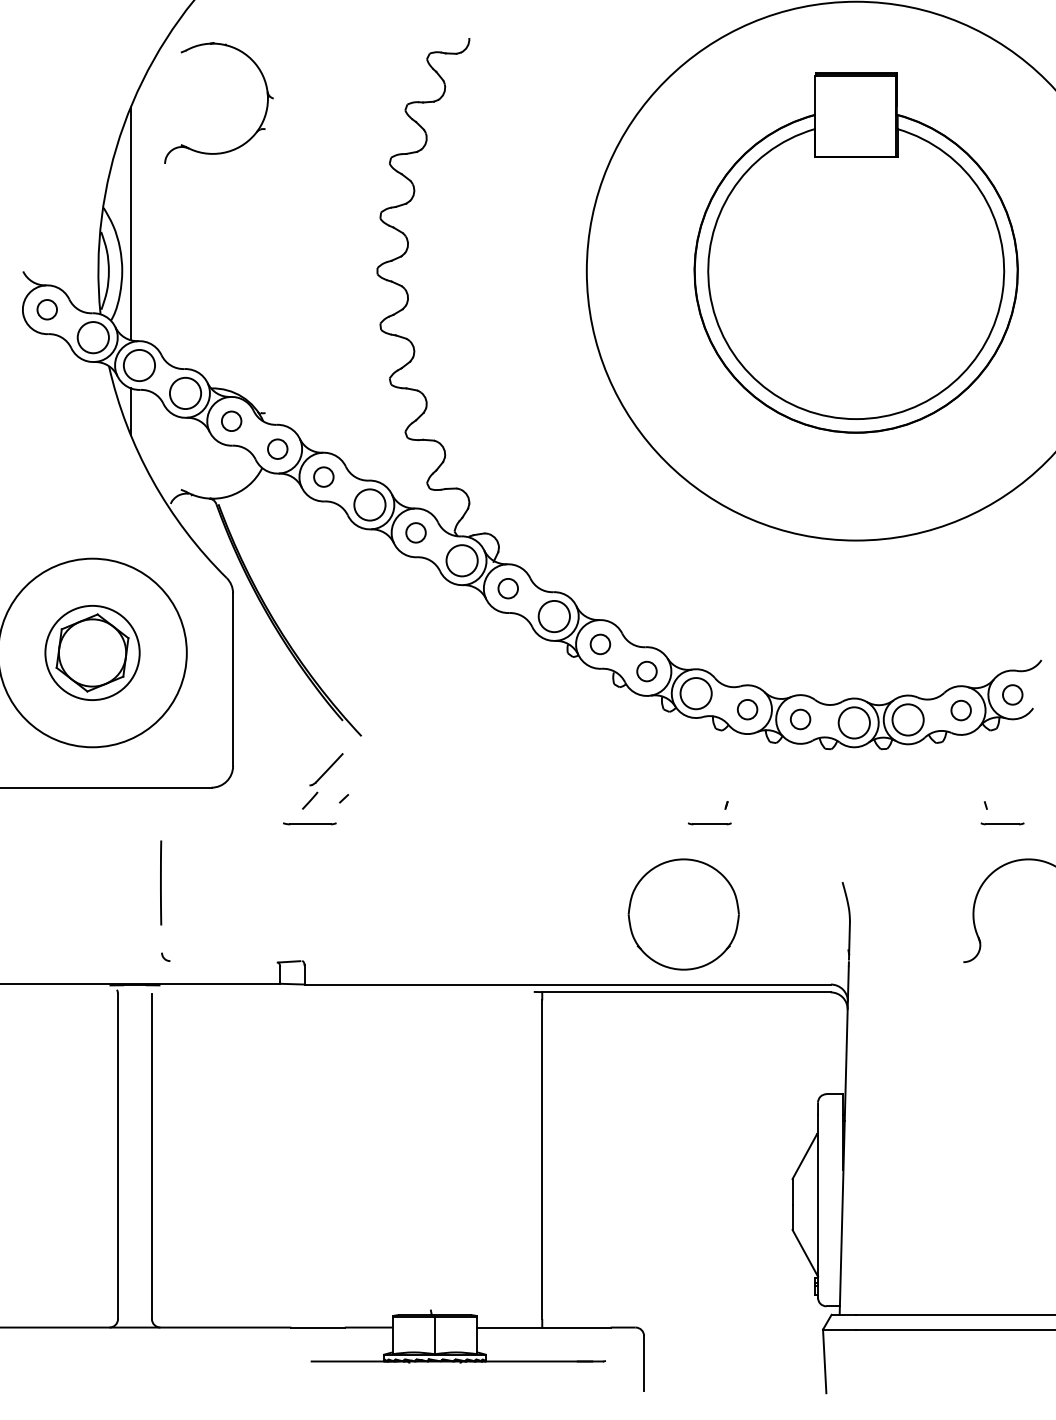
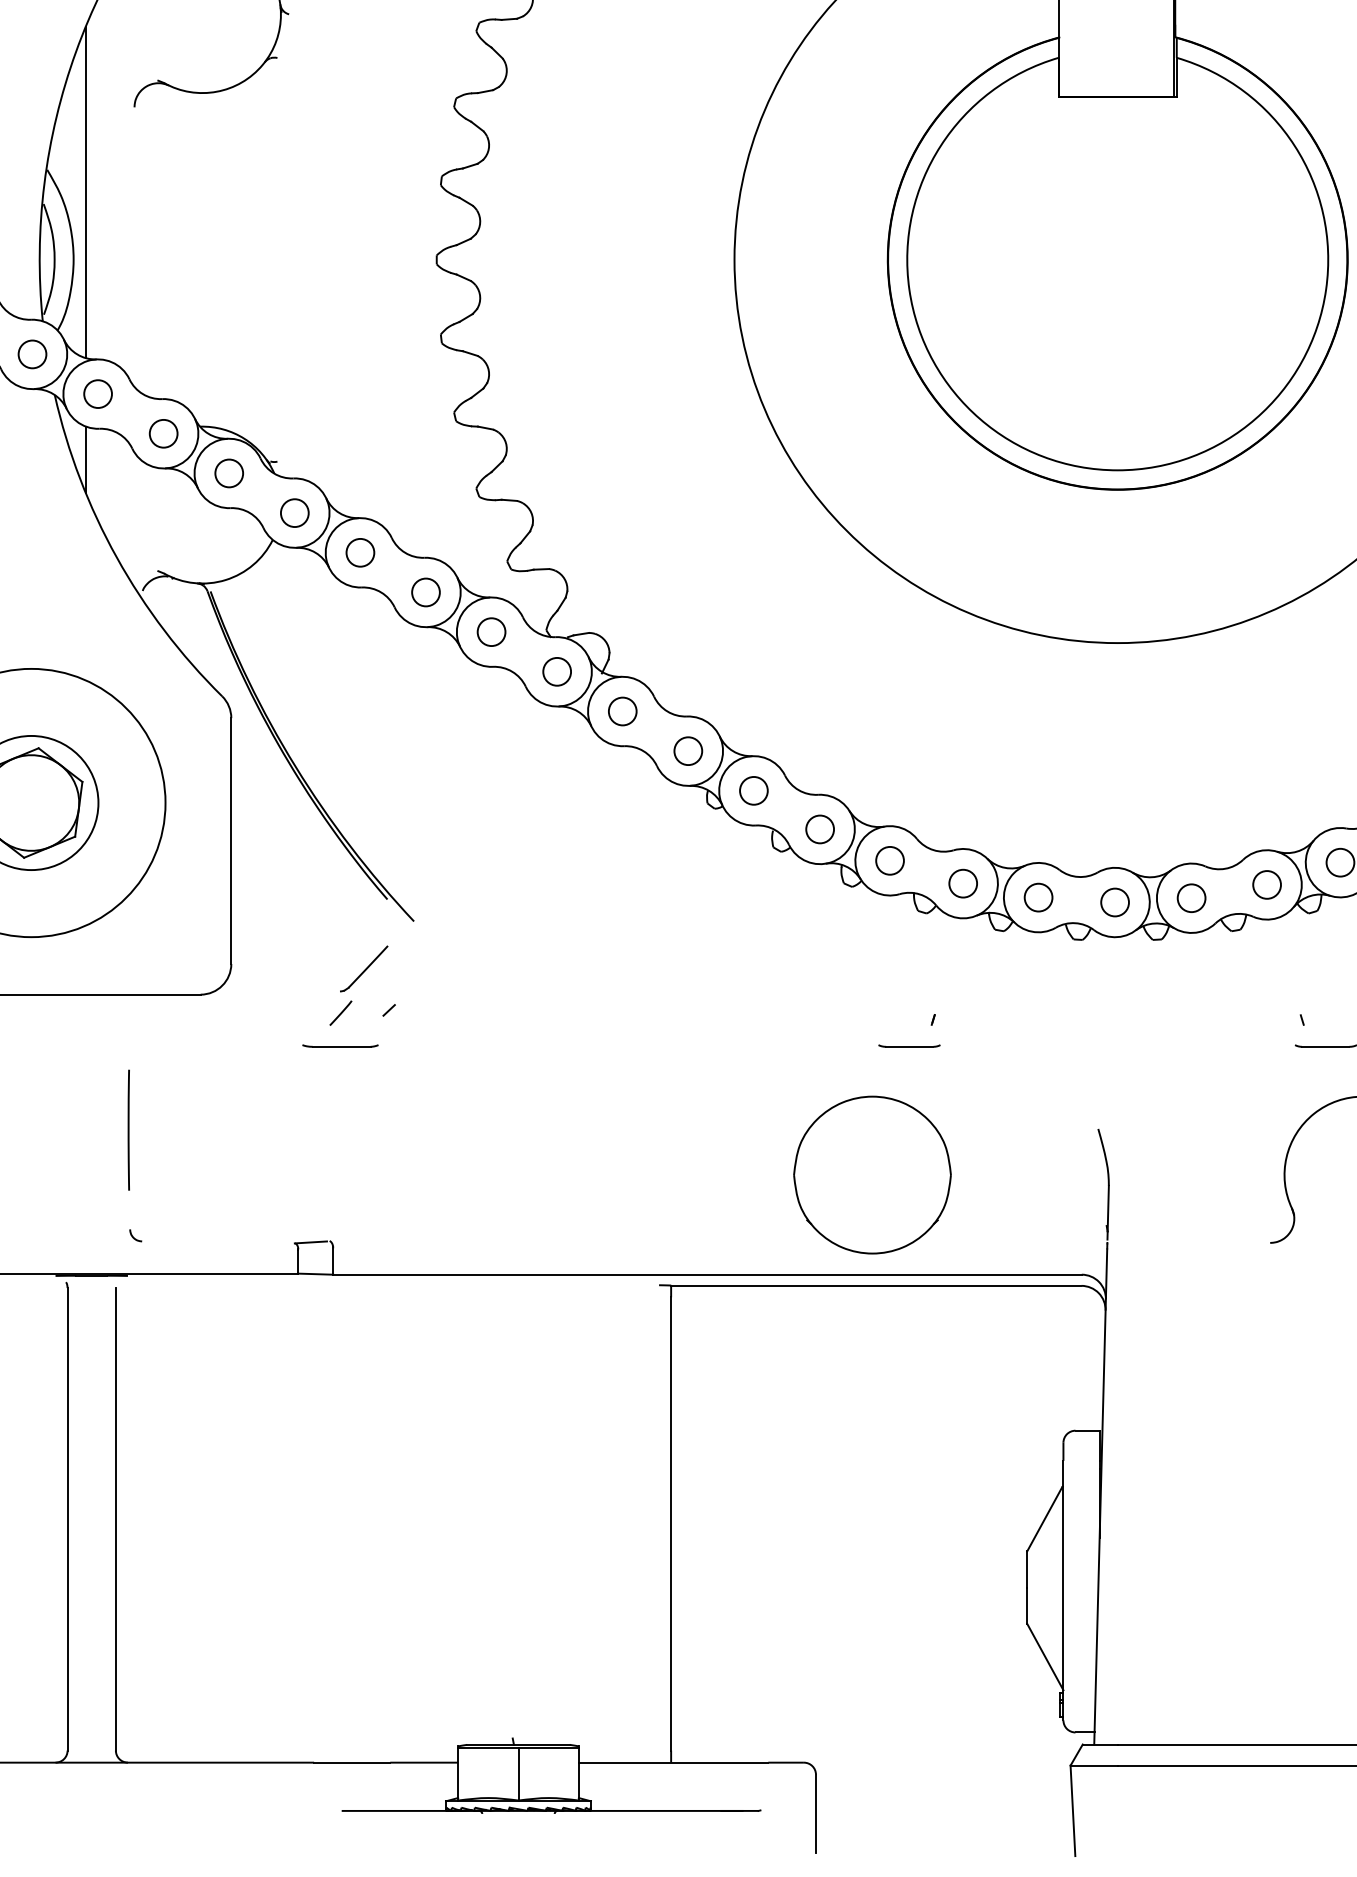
circle: (93, 337) -> (32, 354), size x0.62
circle: (139, 365) -> (98, 394), size x0.62
circle: (185, 393) -> (163, 433), size x0.62
circle: (369, 504) -> (425, 591), size x0.62
circle: (461, 560) -> (556, 671), size x0.62
circle: (554, 616) -> (688, 751), size x0.62
circle: (695, 693) -> (889, 860), size x0.62
circle: (907, 719) -> (1190, 897), size x0.62
circle: (854, 722) -> (1115, 901), size x0.62

